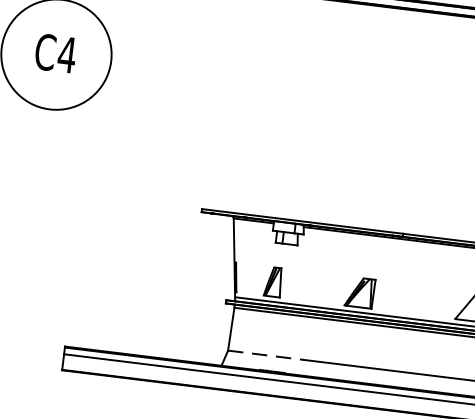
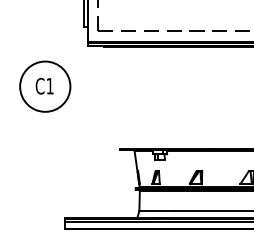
text: (67, 55) -> (50, 86), C4 -> C1
line: (267, 356) -> (157, 211), dashed -> solid

